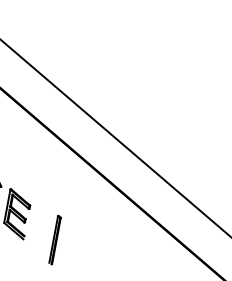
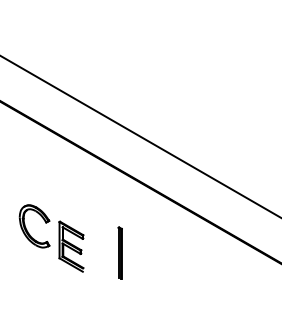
part: (54, 239) -> (119, 252), moved

